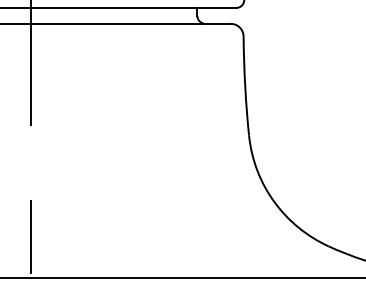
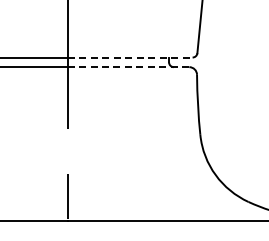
line: (133, 7) -> (130, 57), solid -> dashed
line: (130, 24) -> (128, 67), solid -> dashed

